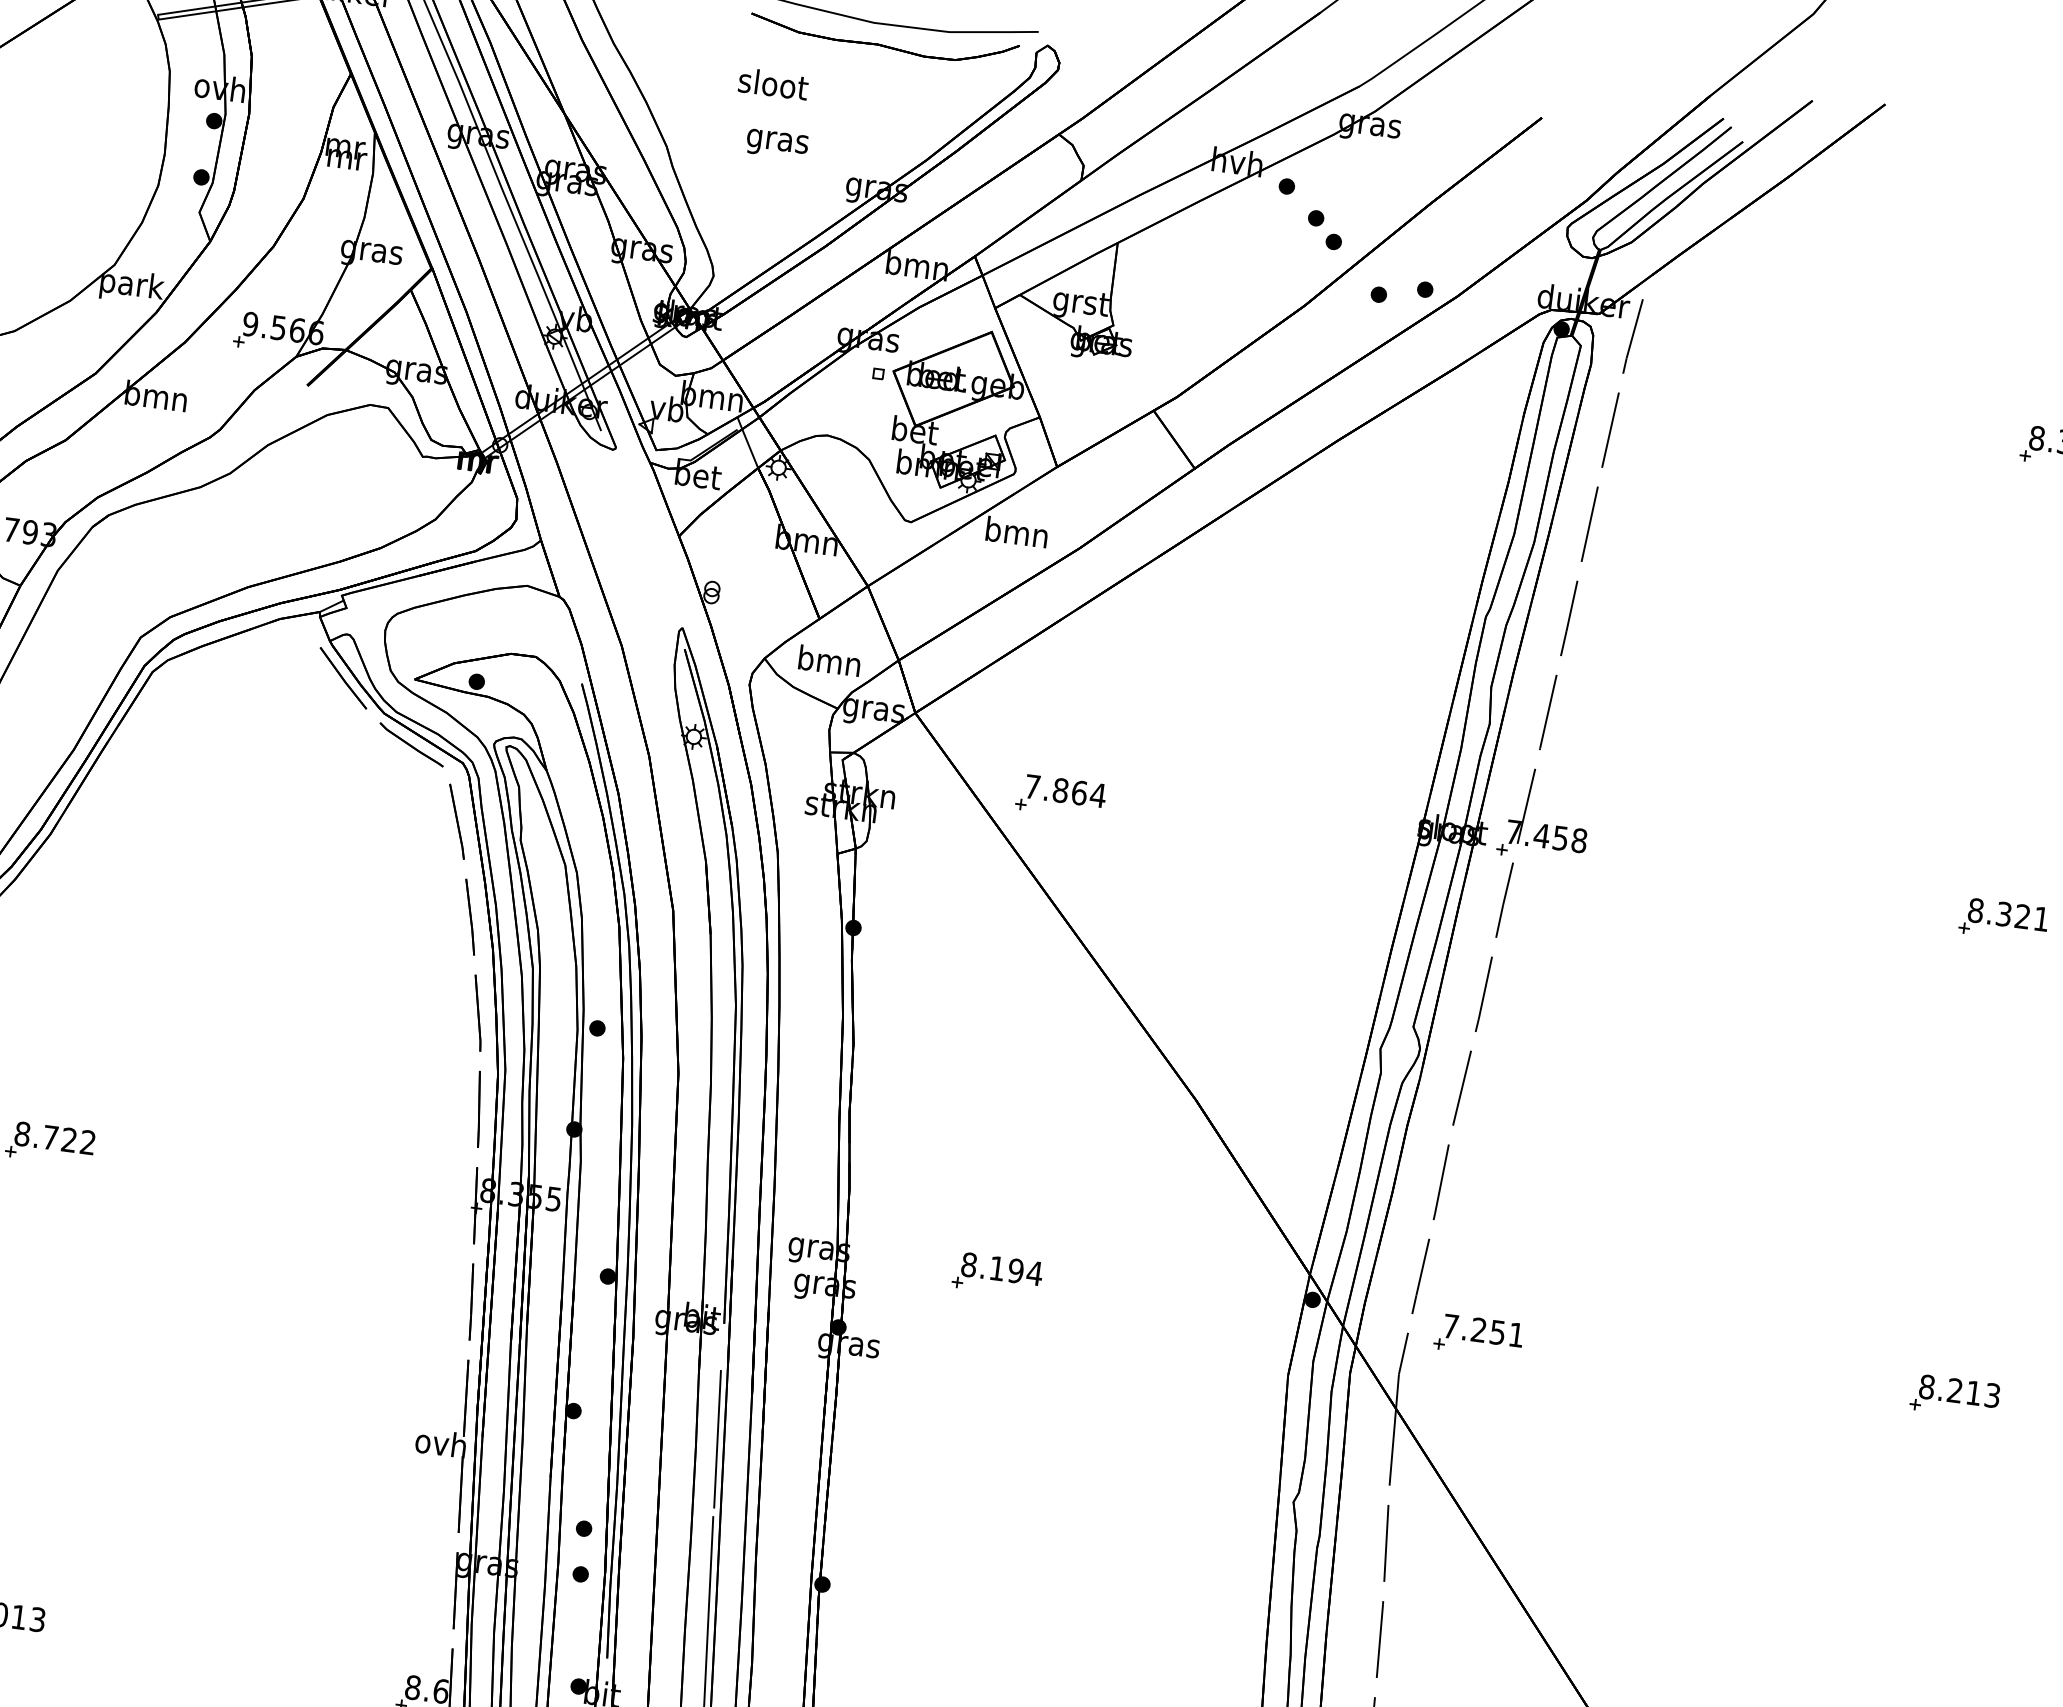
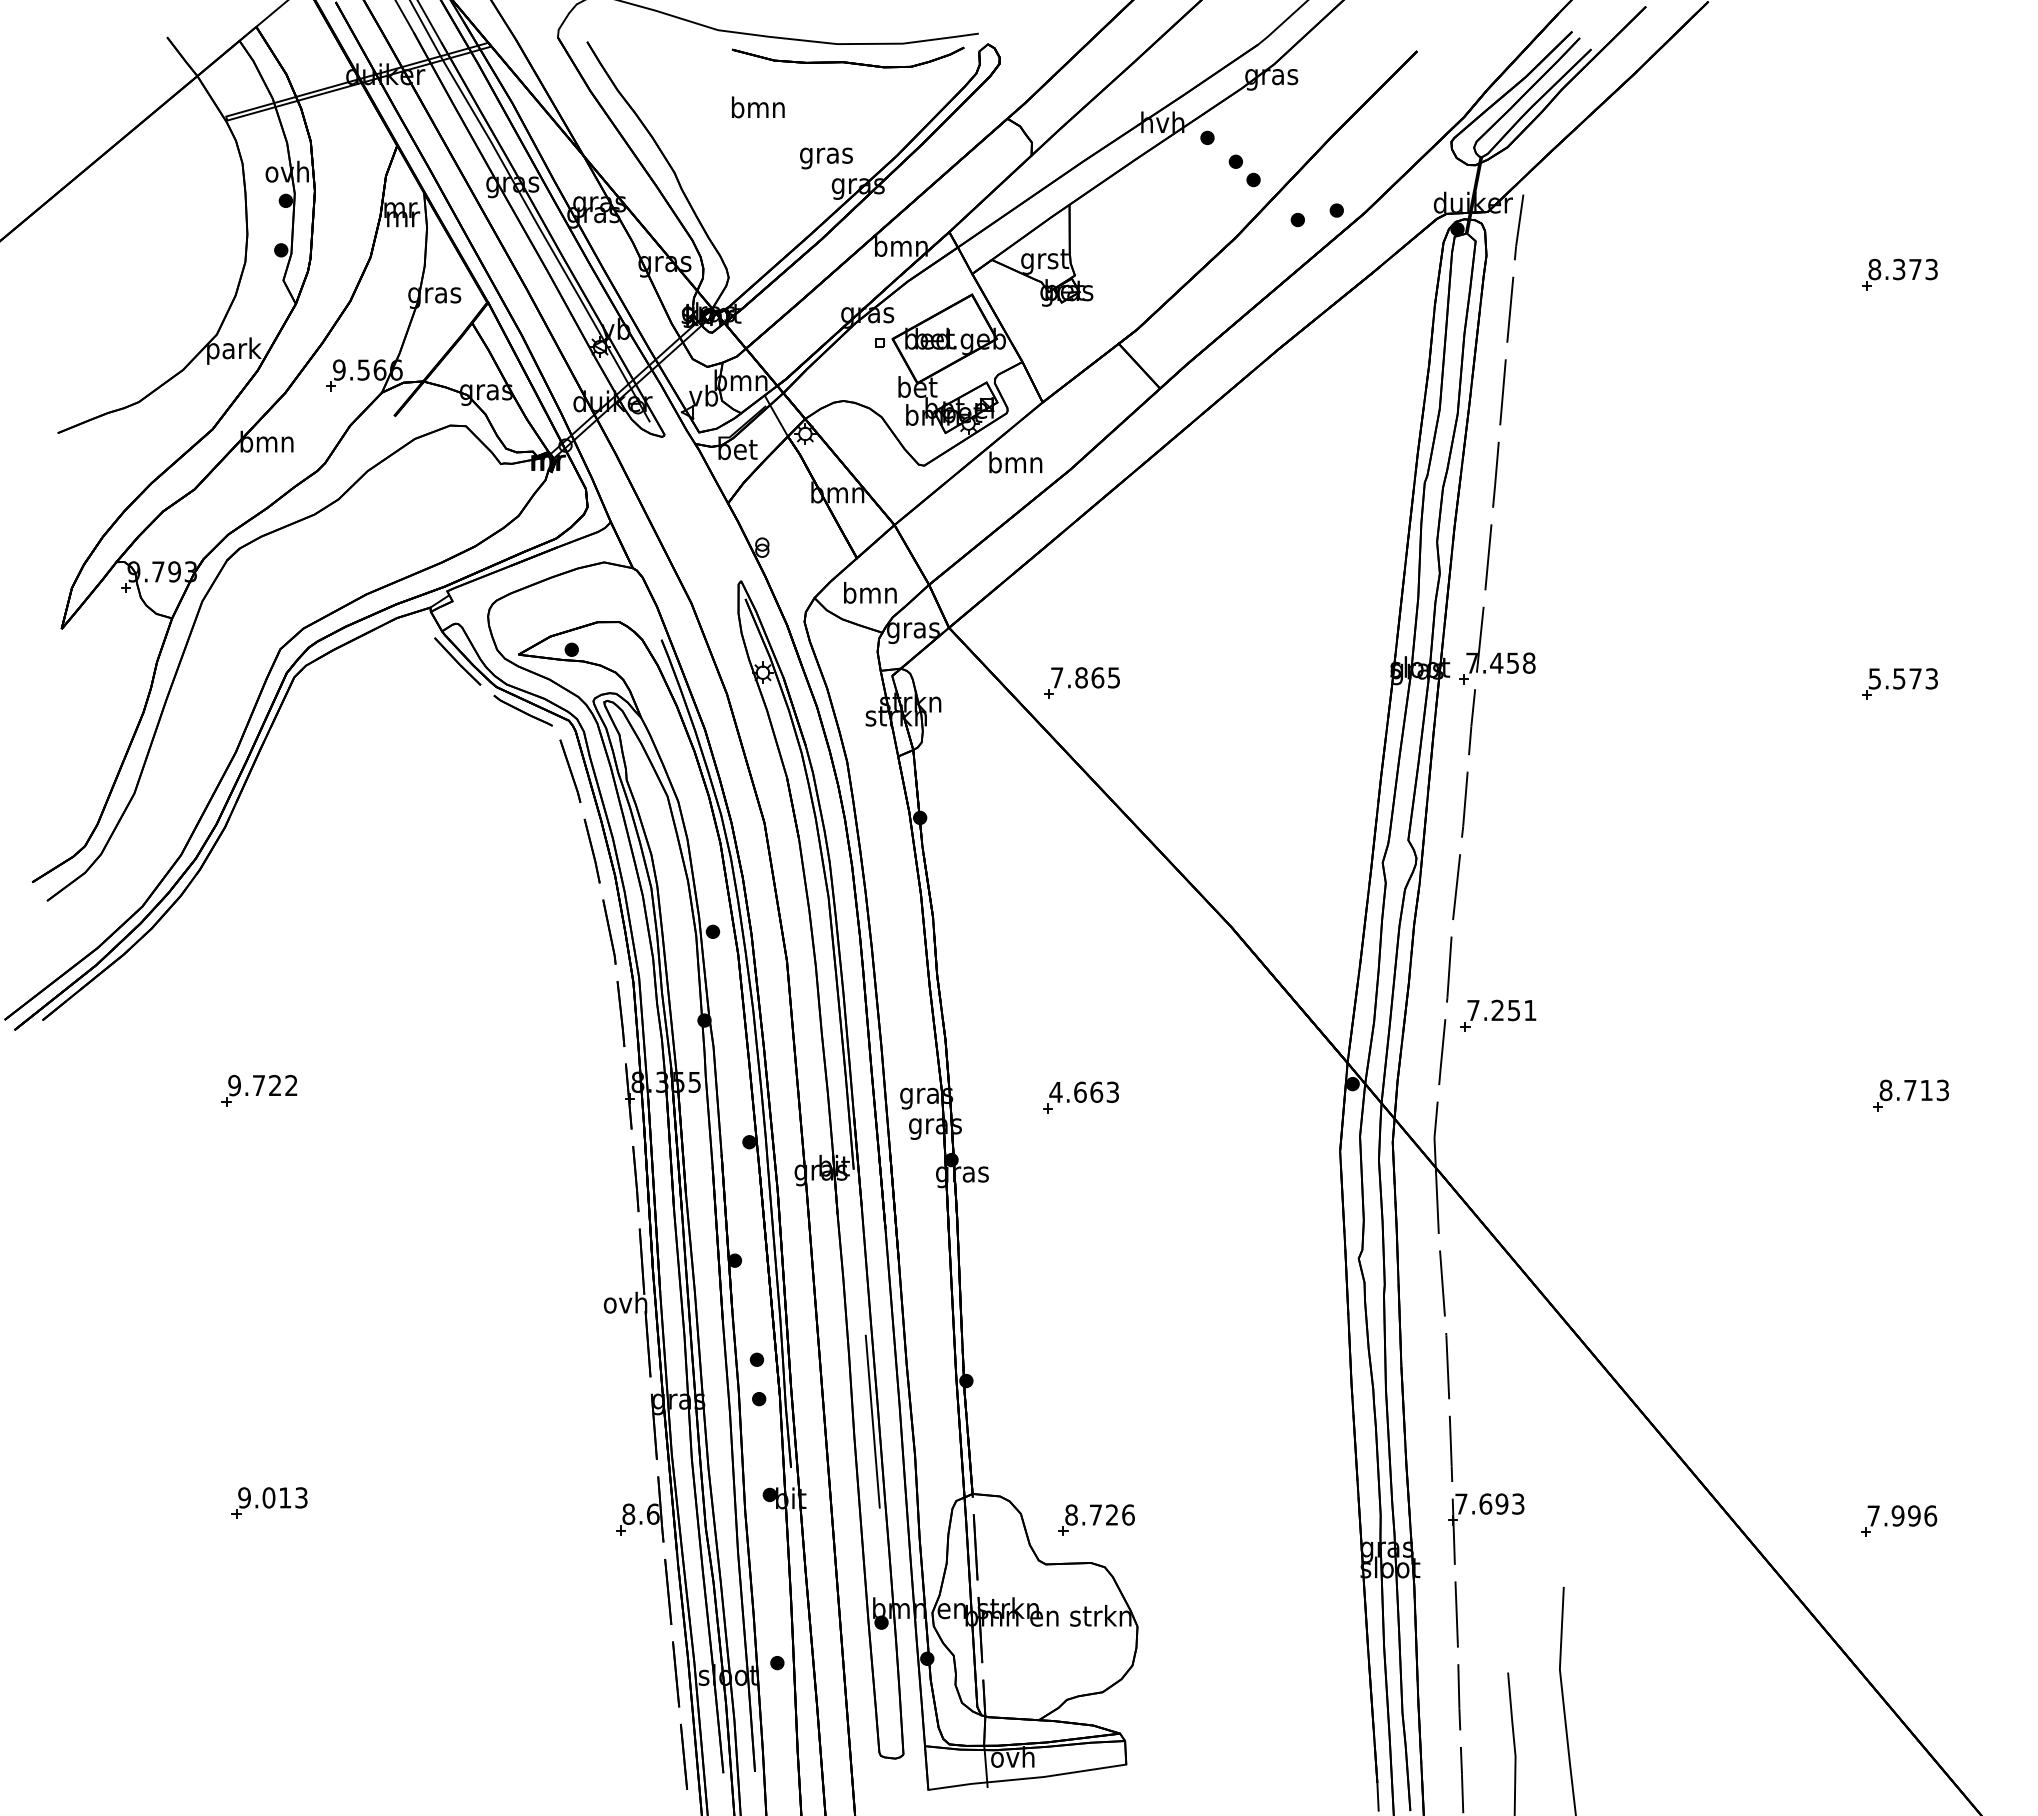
text: (773, 84) -> (758, 107), sloot -> bmn
text: (777, 144) -> (826, 158), moved
text: (1097, 794) -> (1113, 677), 7.864 -> 7.865
text: (2007, 914) -> (1902, 678), 8.321 -> 5.573
text: (22, 1133) -> (234, 1085), 8.722 -> 9.722
text: (1002, 1268) -> (1084, 1091), 8.194 -> 4.663
part: (1479, 1336) -> (1498, 1015), moved
text: (1955, 1389) -> (1910, 1089), 8.213 -> 8.713
line: (717, 1438) -> (860, 1268), removed

